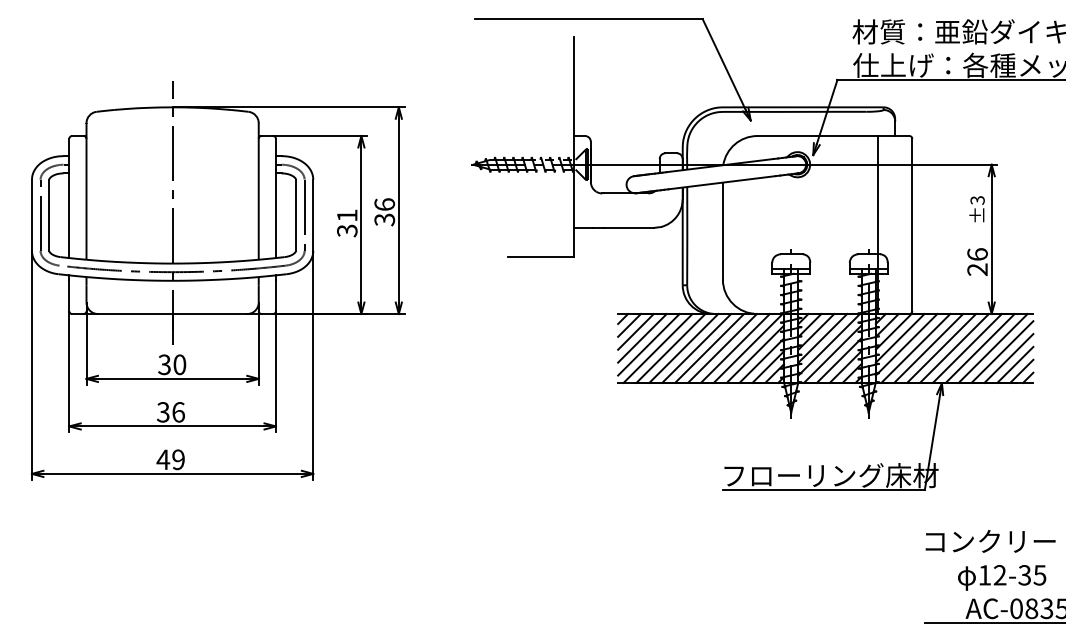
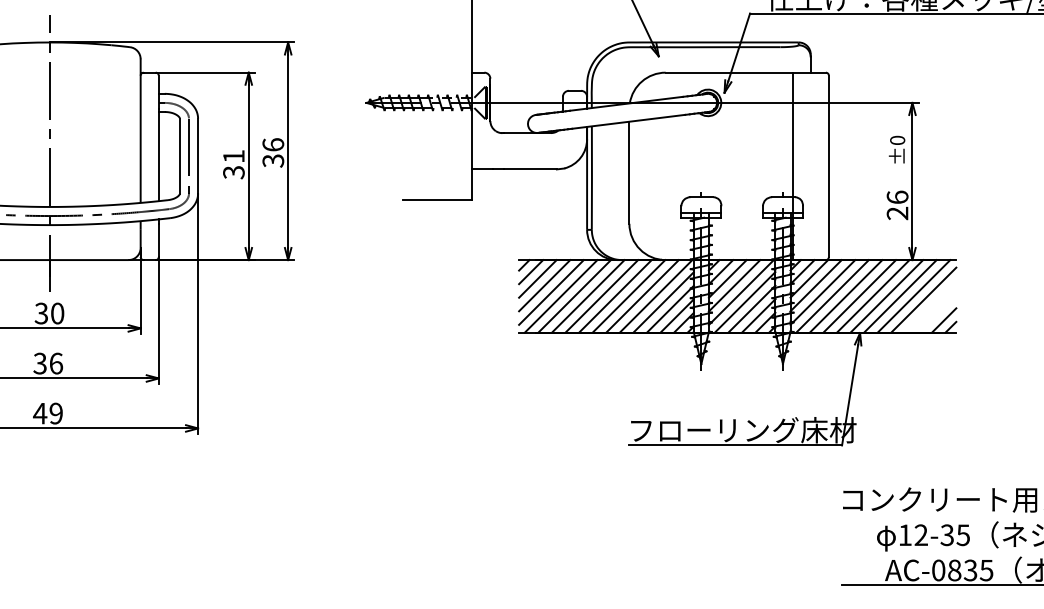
text: (977, 200) -> (897, 140), ±3 -> ±0
line: (1008, 358) -> (930, 306), removed
line: (1015, 364) -> (937, 313), removed

